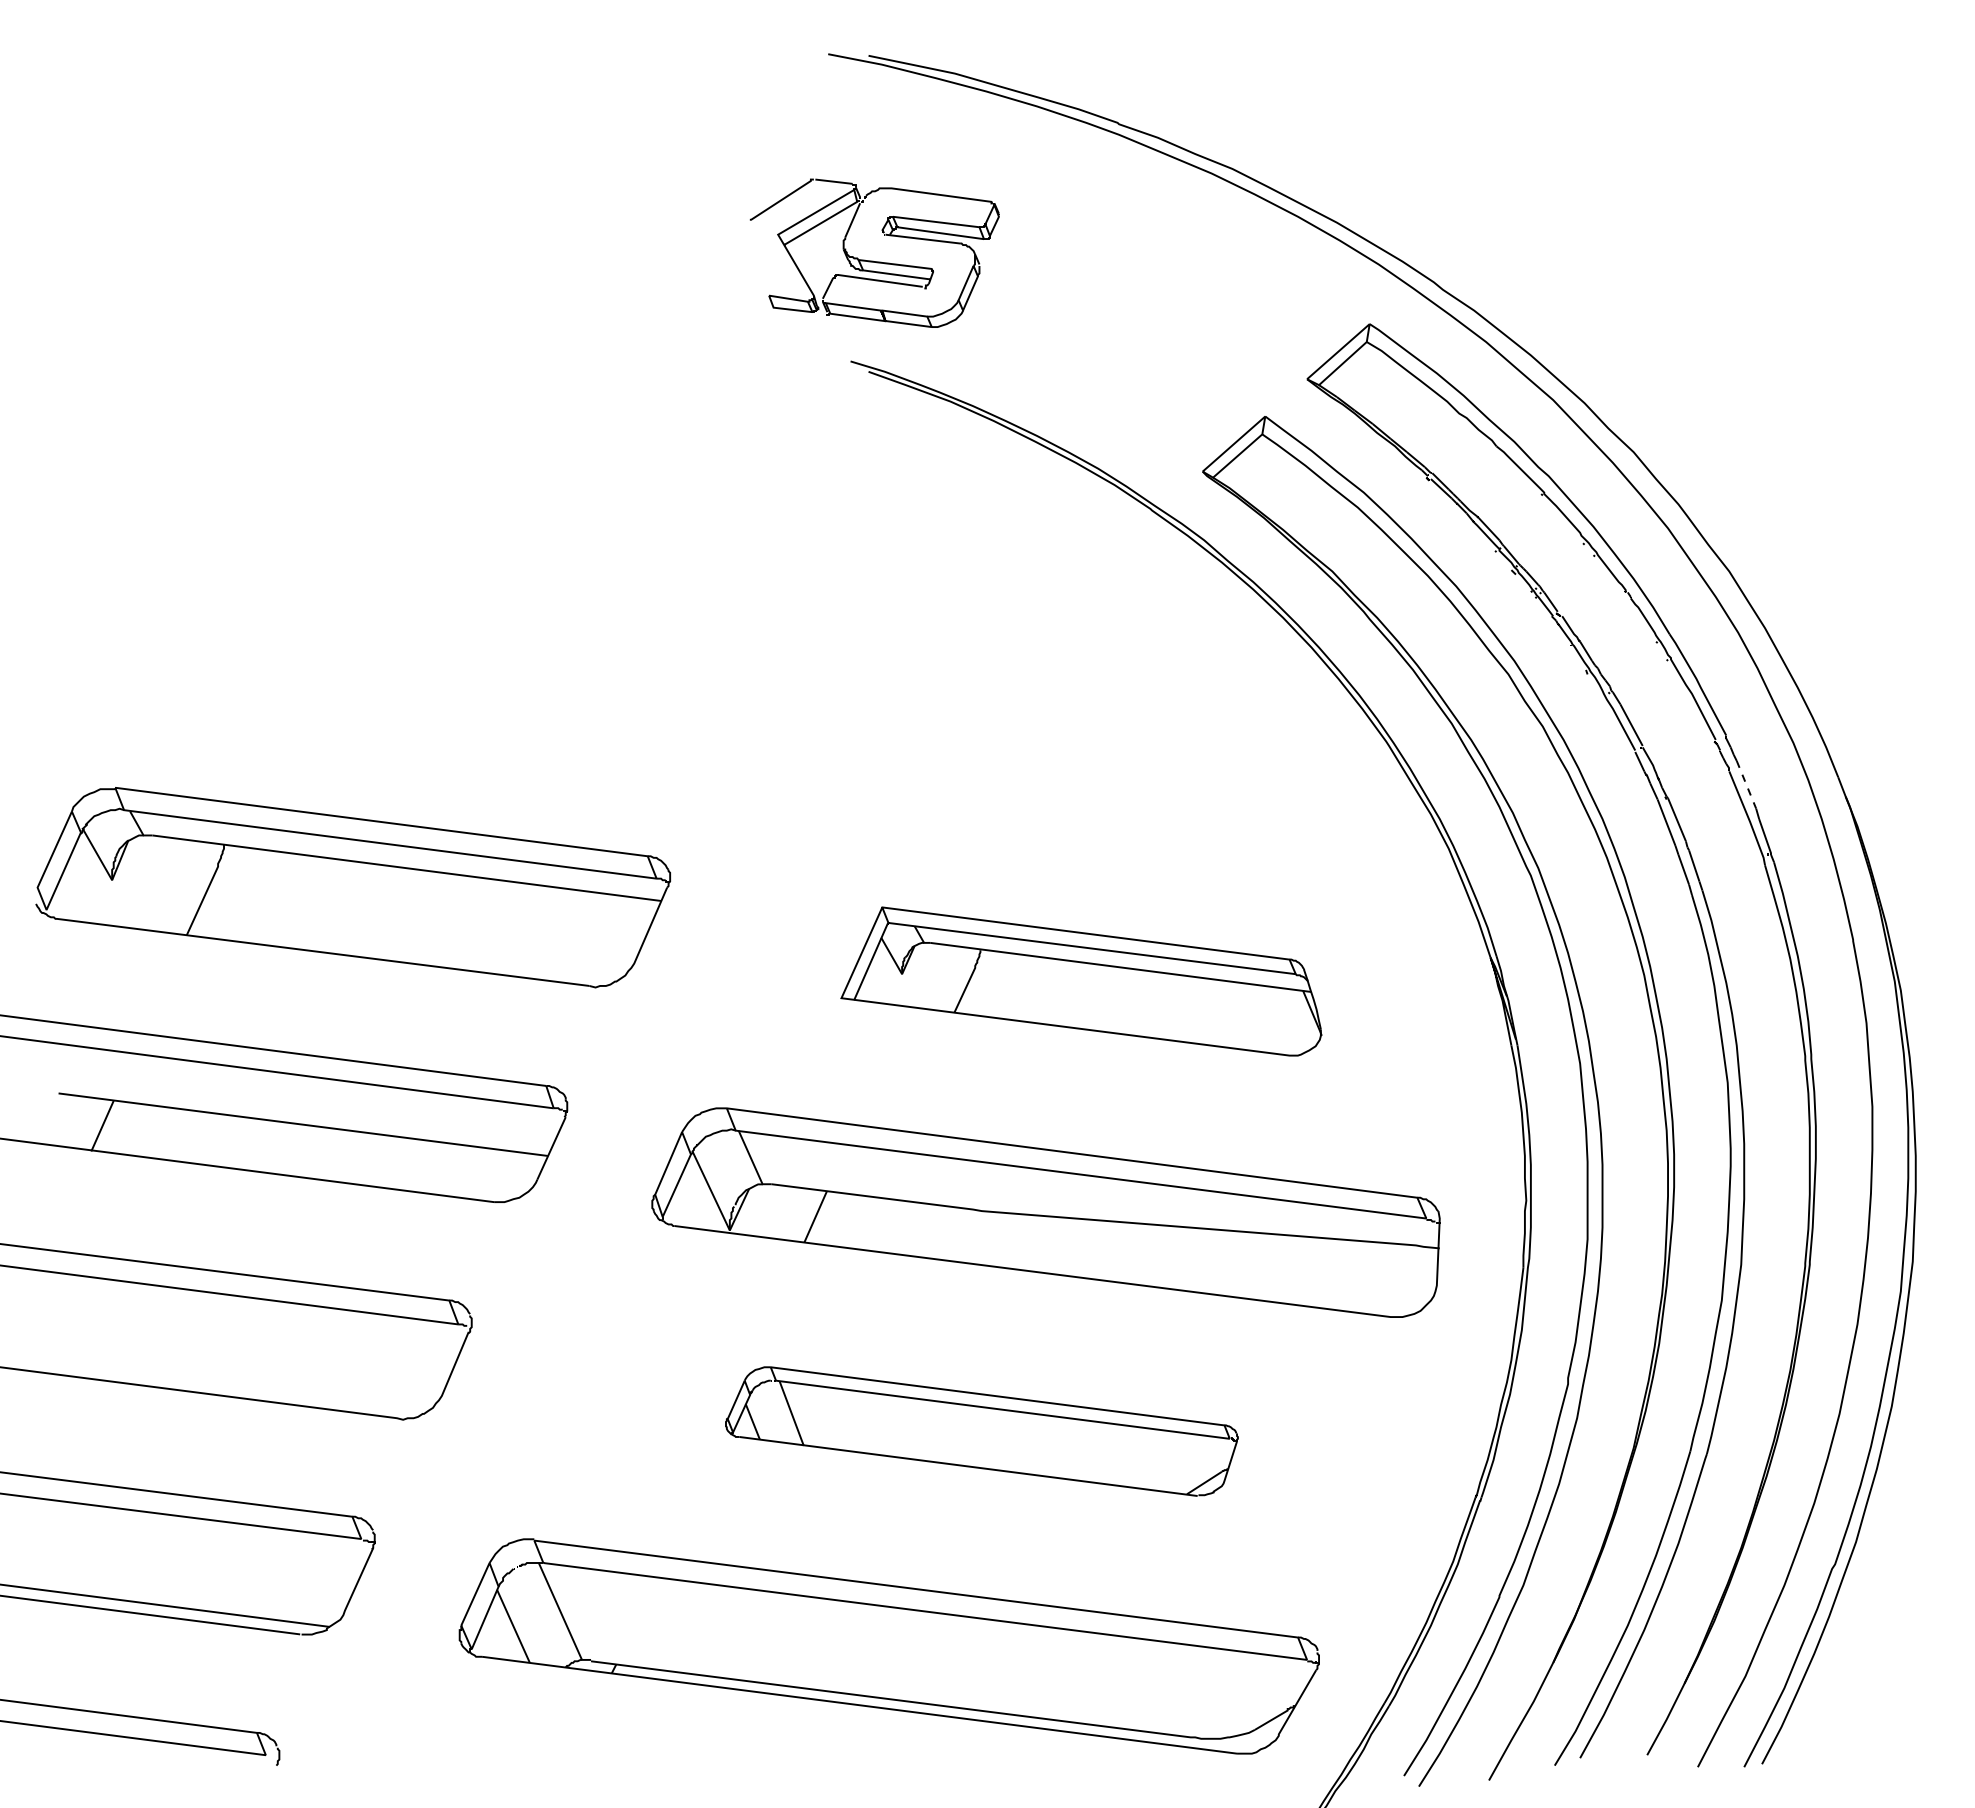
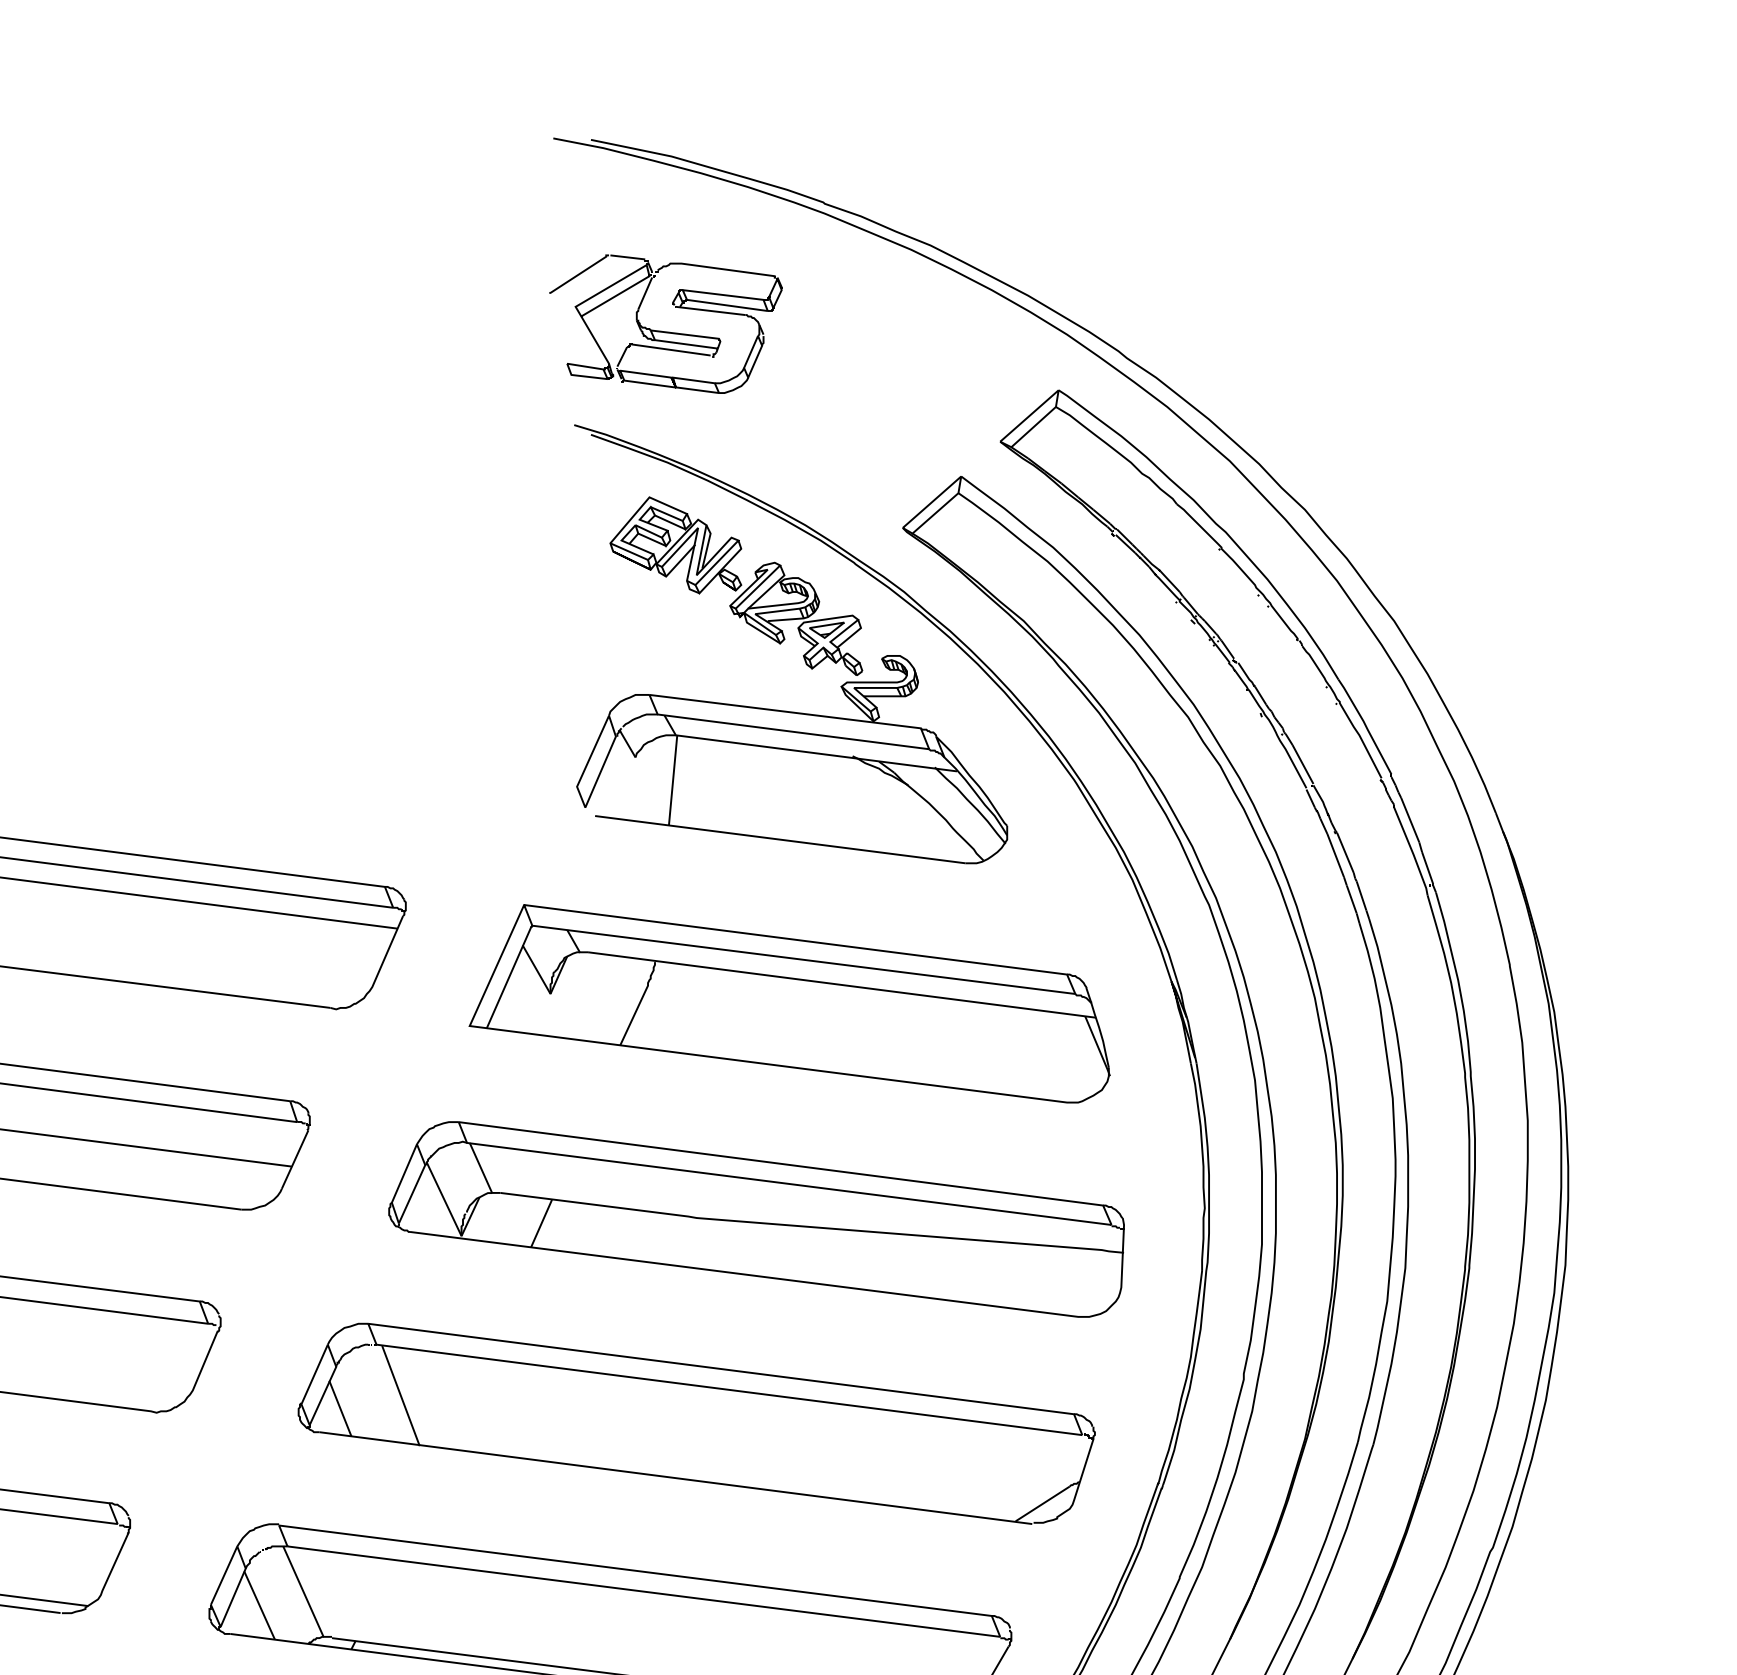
part: (873, 260) -> (664, 330), moved
part: (1099, 618) -> (806, 665), added
line: (1746, 784) -> (1410, 819), dashed -> solid
part: (1081, 981) -> (789, 1003), size x1.43
part: (981, 1431) -> (696, 1423), size x1.67

